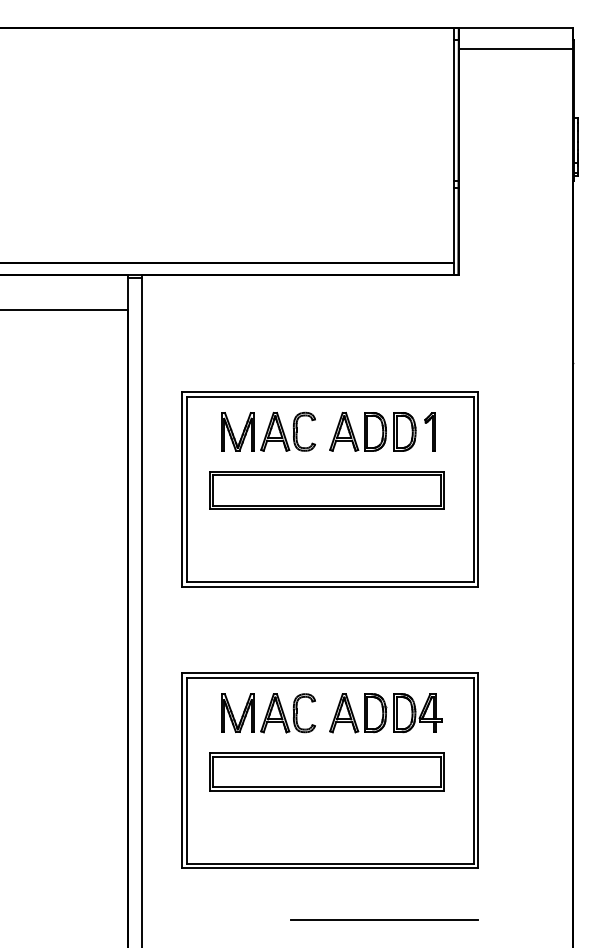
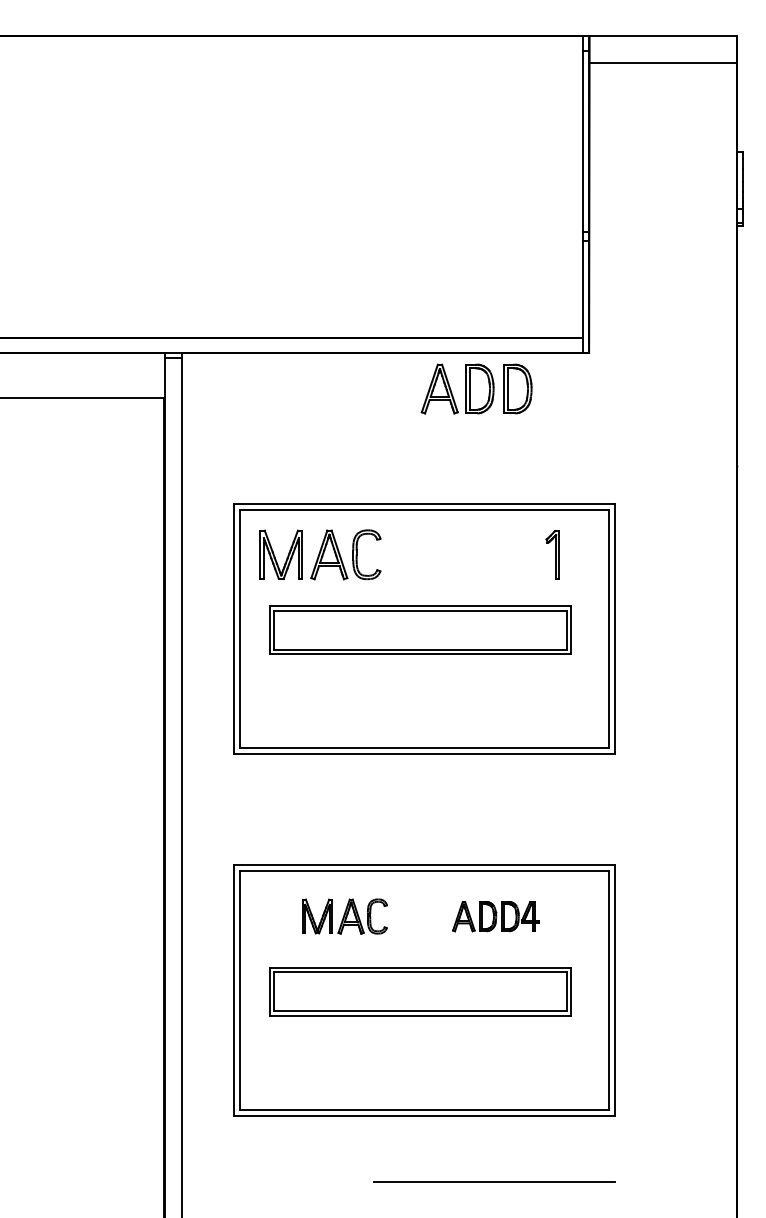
part: (268, 431) -> (320, 554), moved
part: (372, 431) -> (476, 388), moved
part: (268, 713) -> (345, 916), size x0.7
part: (385, 713) -> (495, 916), size x0.6

